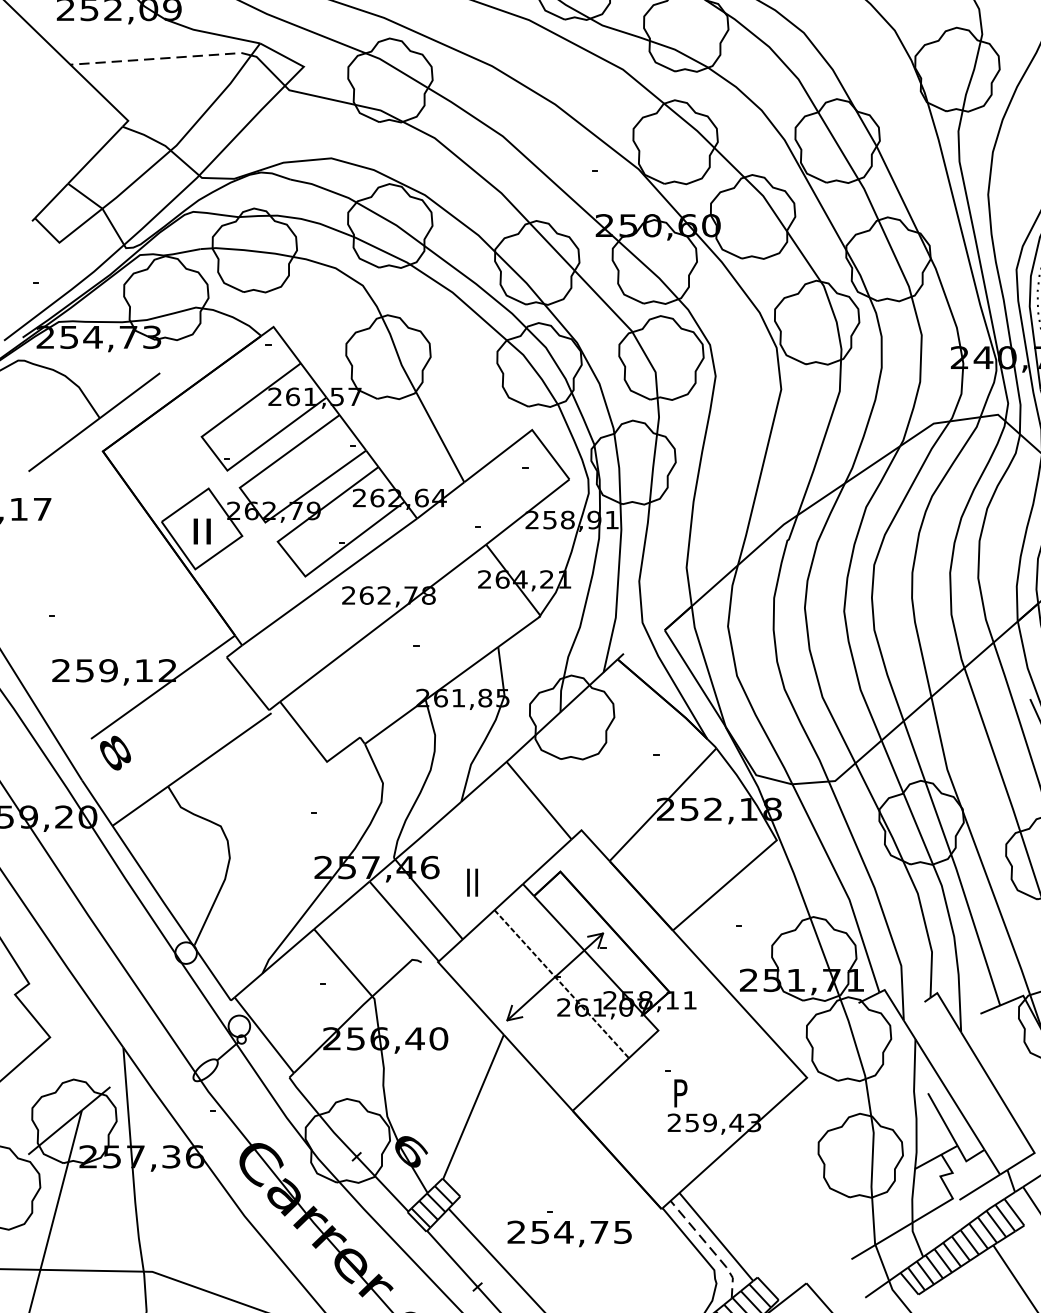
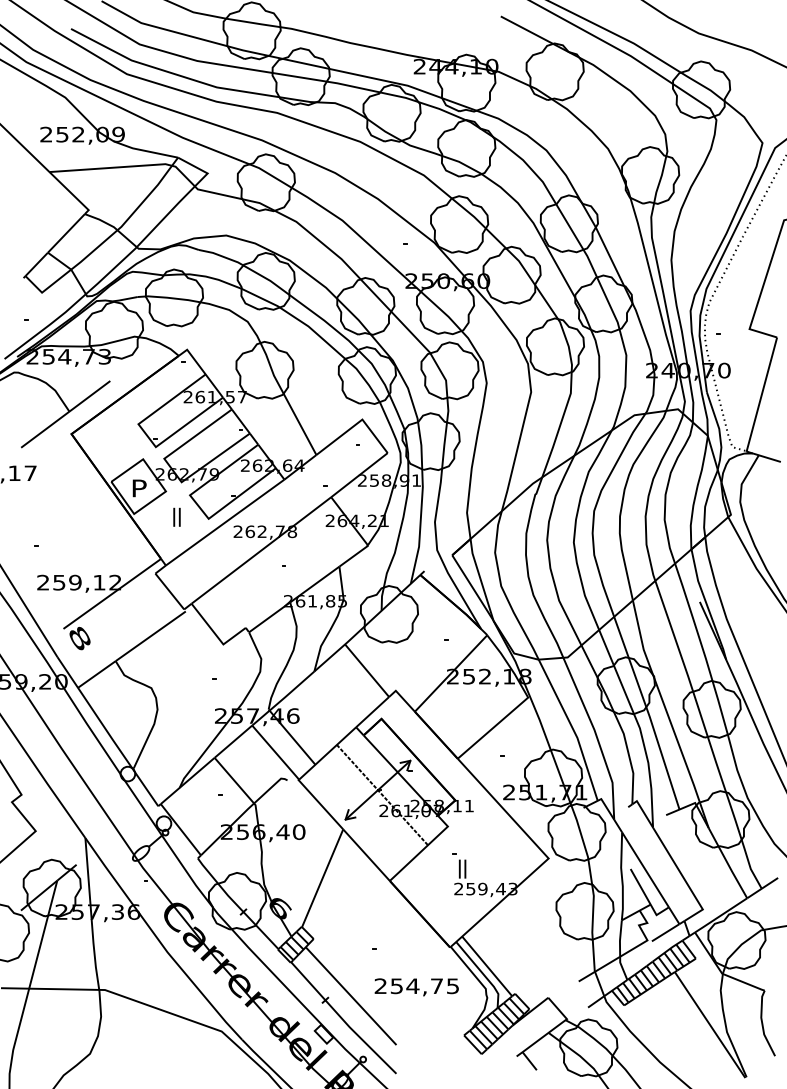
line: (161, 57) -> (111, 167), dashed -> solid
text: (203, 531) -> (139, 488), II -> P
text: (471, 881) -> (176, 516), moved
text: (679, 1092) -> (462, 868), P -> II
text: (569, 1234) -> (416, 987), moved
line: (710, 1247) -> (483, 973), dashed -> solid

